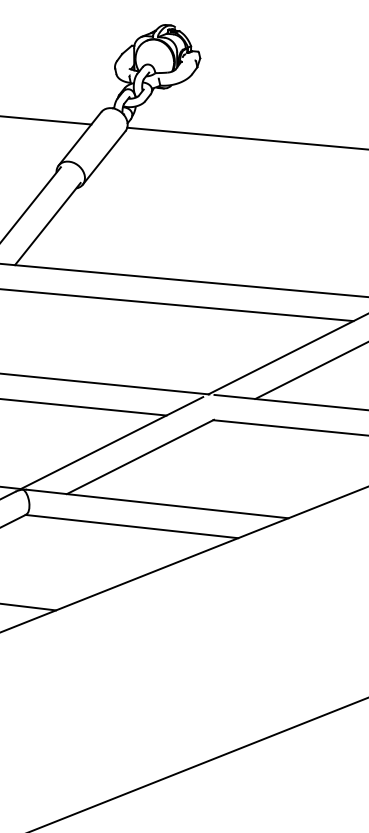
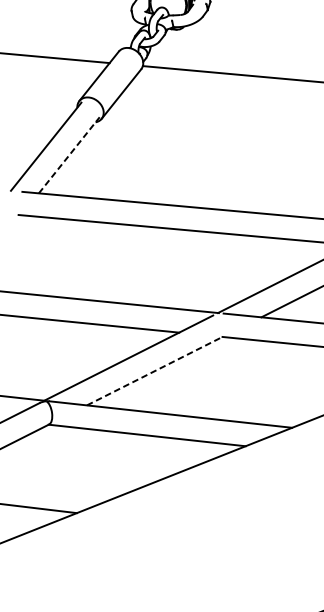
line: (47, 224) -> (68, 155), solid -> dashed
line: (140, 456) -> (155, 370), solid -> dashed

